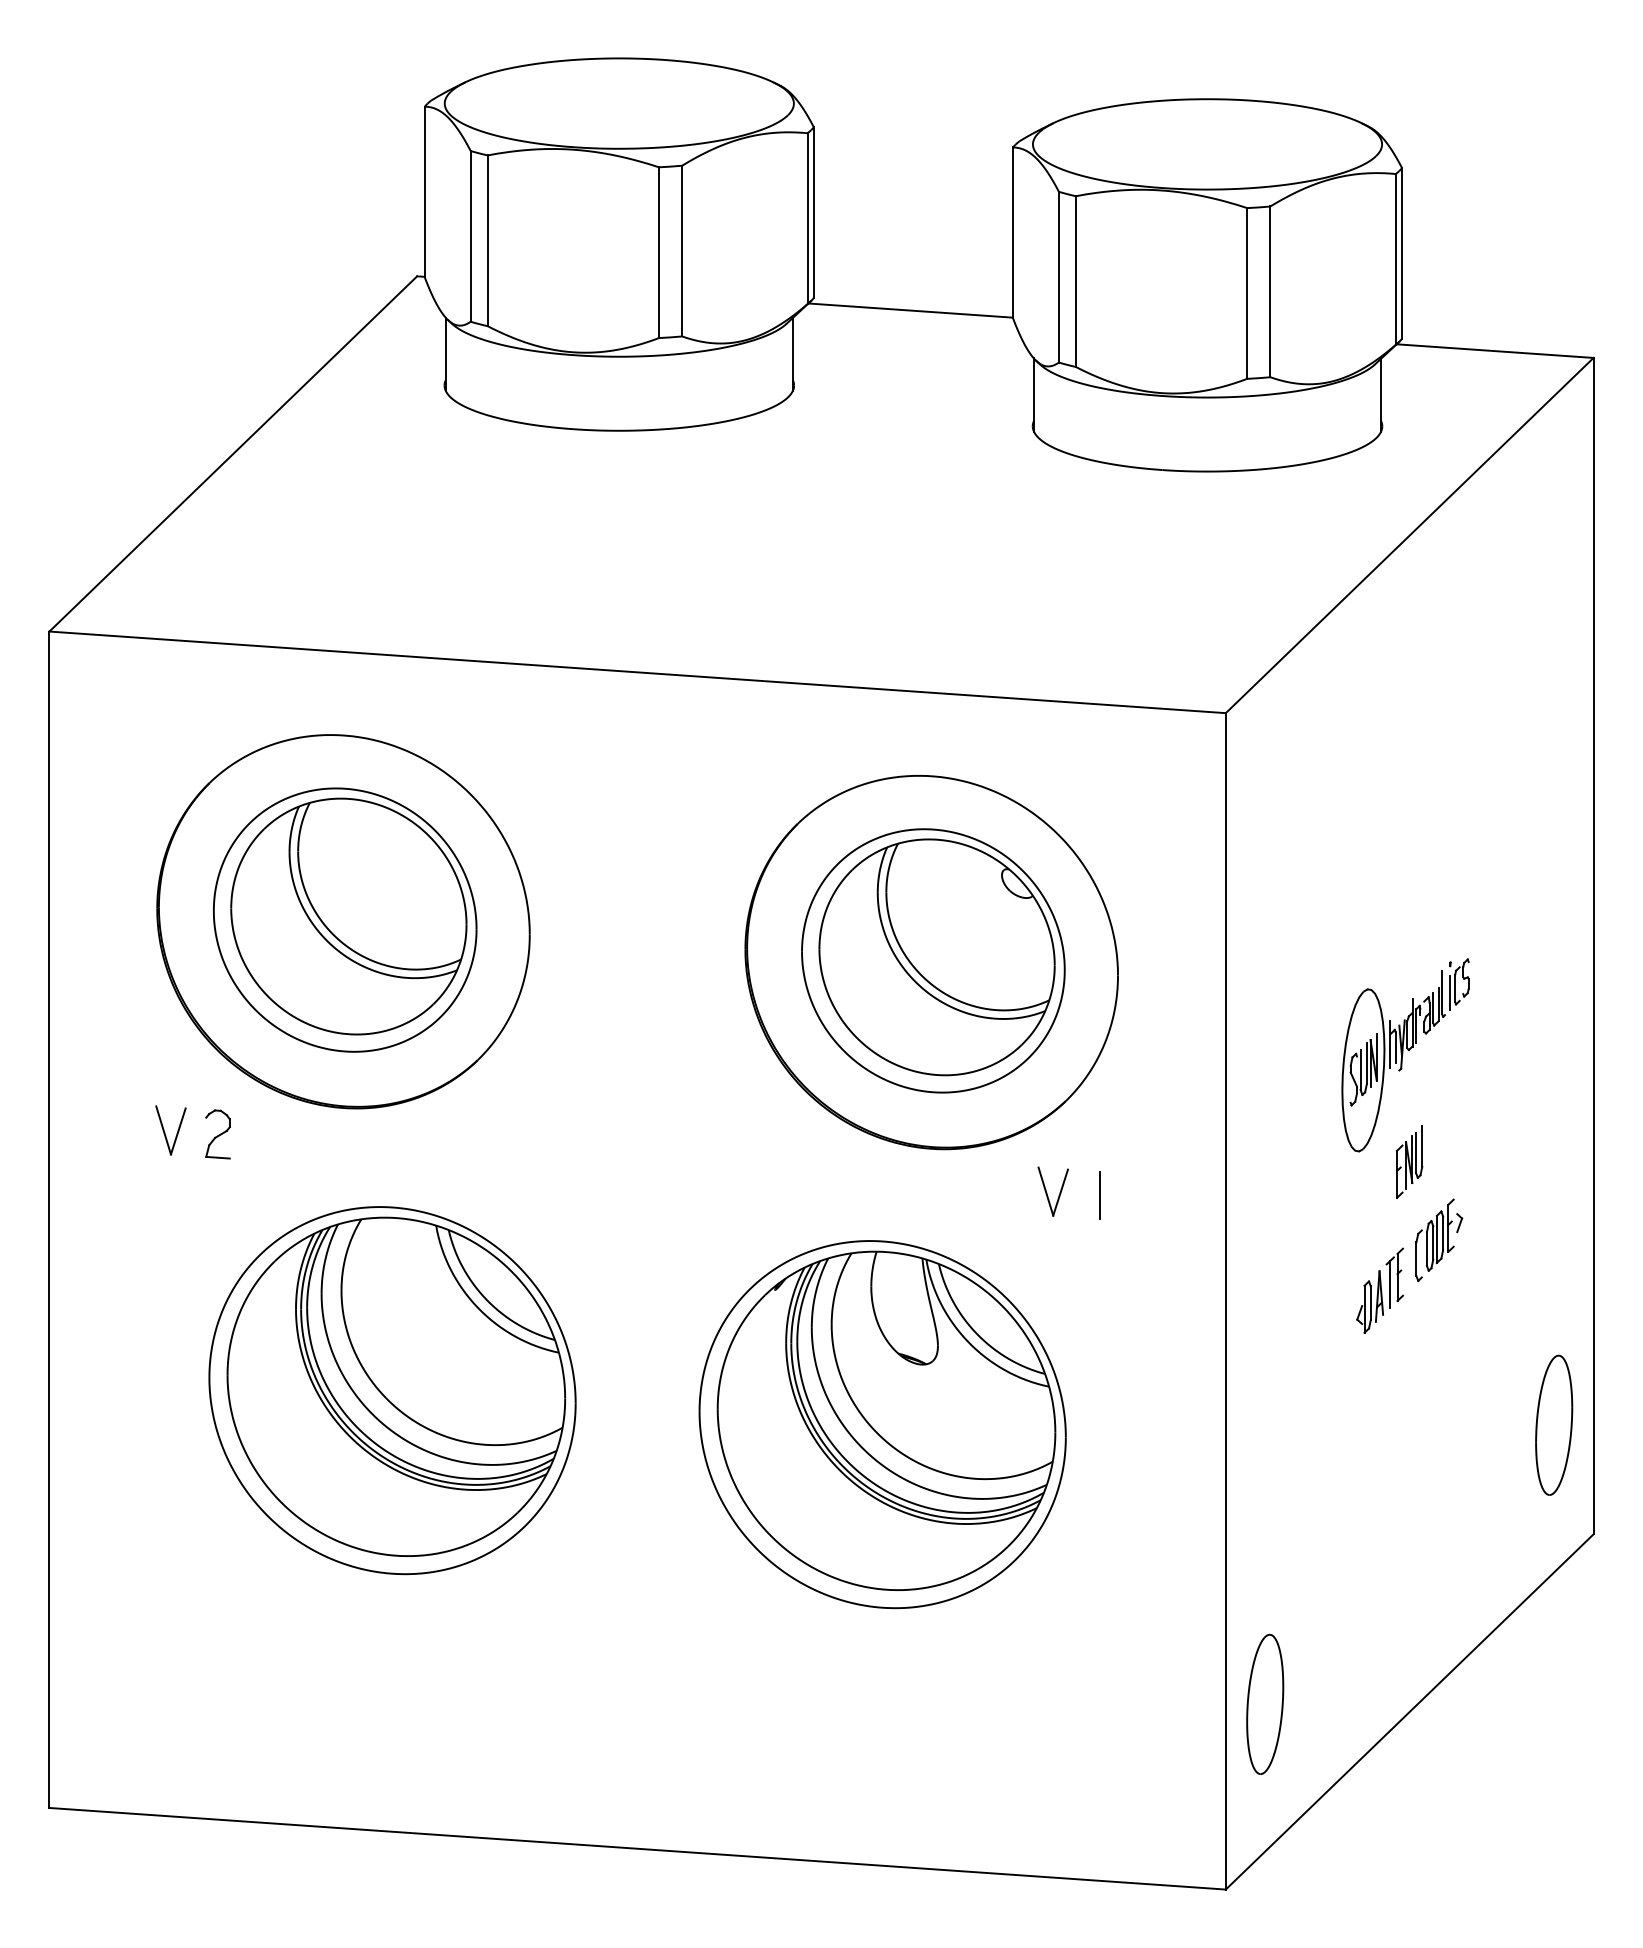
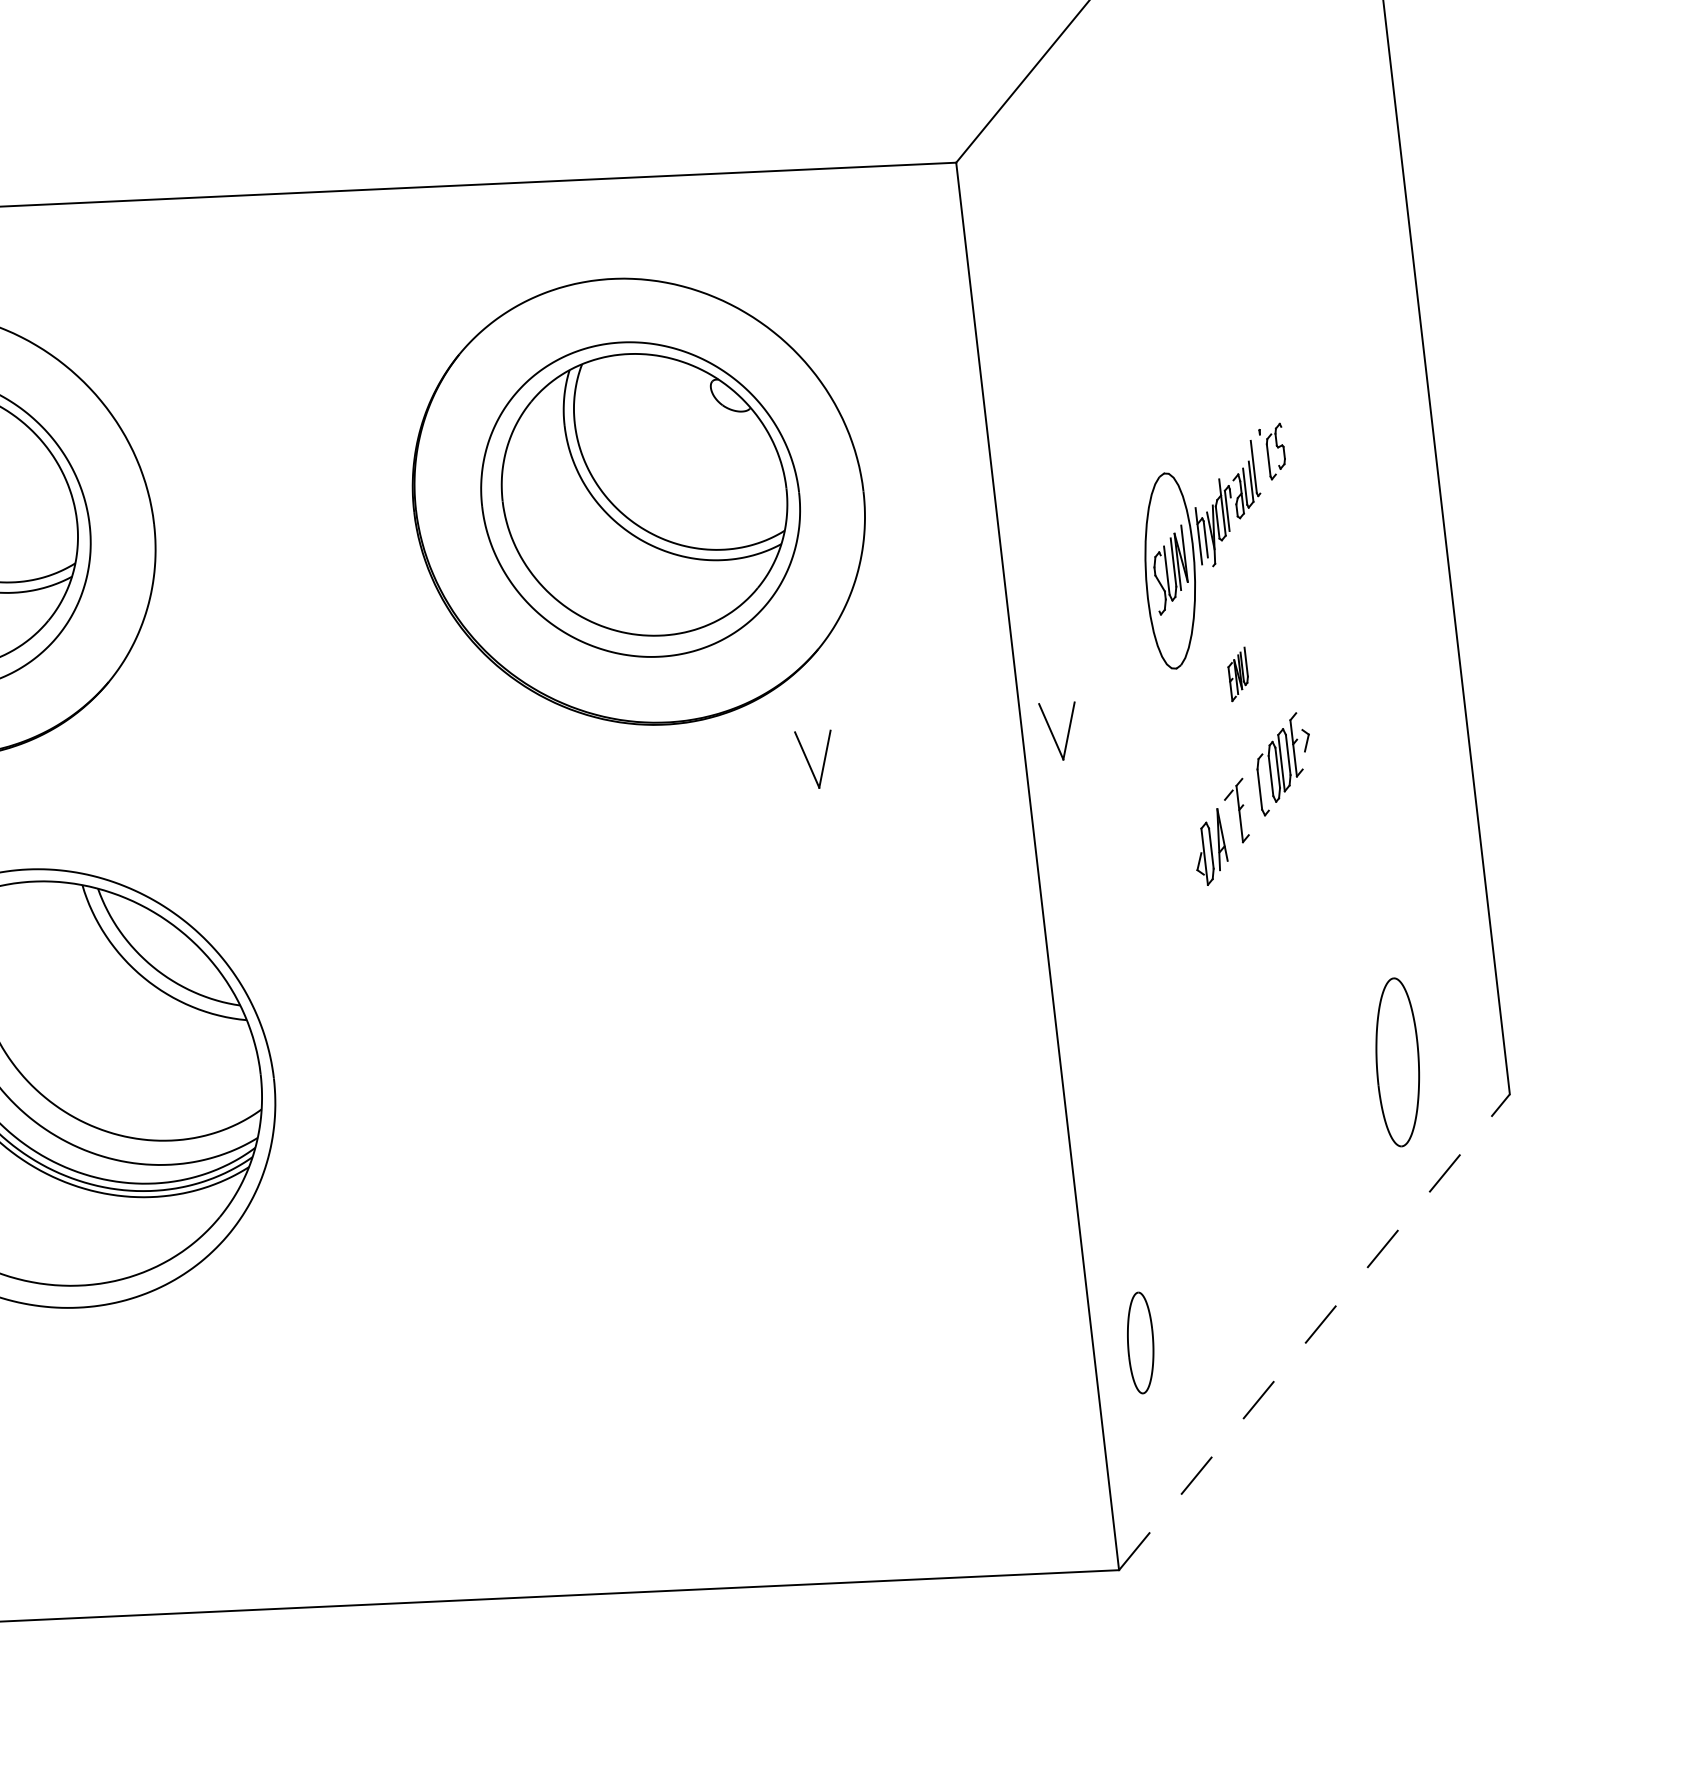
line: (1450, 992) -> (1263, 465), removed
part: (1409, 1161) -> (1238, 673), size x0.6
part: (1256, 1191) -> (1059, 730), added
line: (1100, 1194) -> (872, 755), removed
line: (1390, 1283) -> (1232, 822), removed
part: (882, 1424) -> (643, 1061), removed
part: (1554, 1424) -> (1398, 1061), moved
part: (1265, 1703) -> (1140, 1342), size x0.6
line: (1409, 1711) -> (1314, 1331), solid -> dashed

